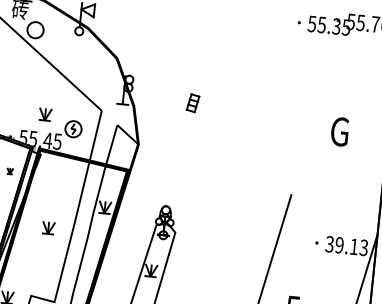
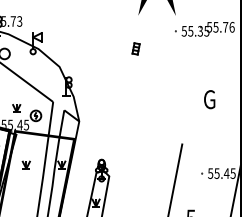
part: (192, 102) -> (135, 48), moved
part: (47, 227) -> (25, 164), moved
text: (346, 245) -> (221, 173), 39.13 -> 55.45

